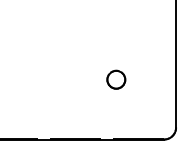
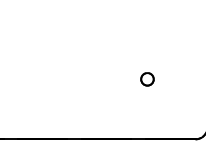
part: (116, 80) -> (147, 79), size x0.7

